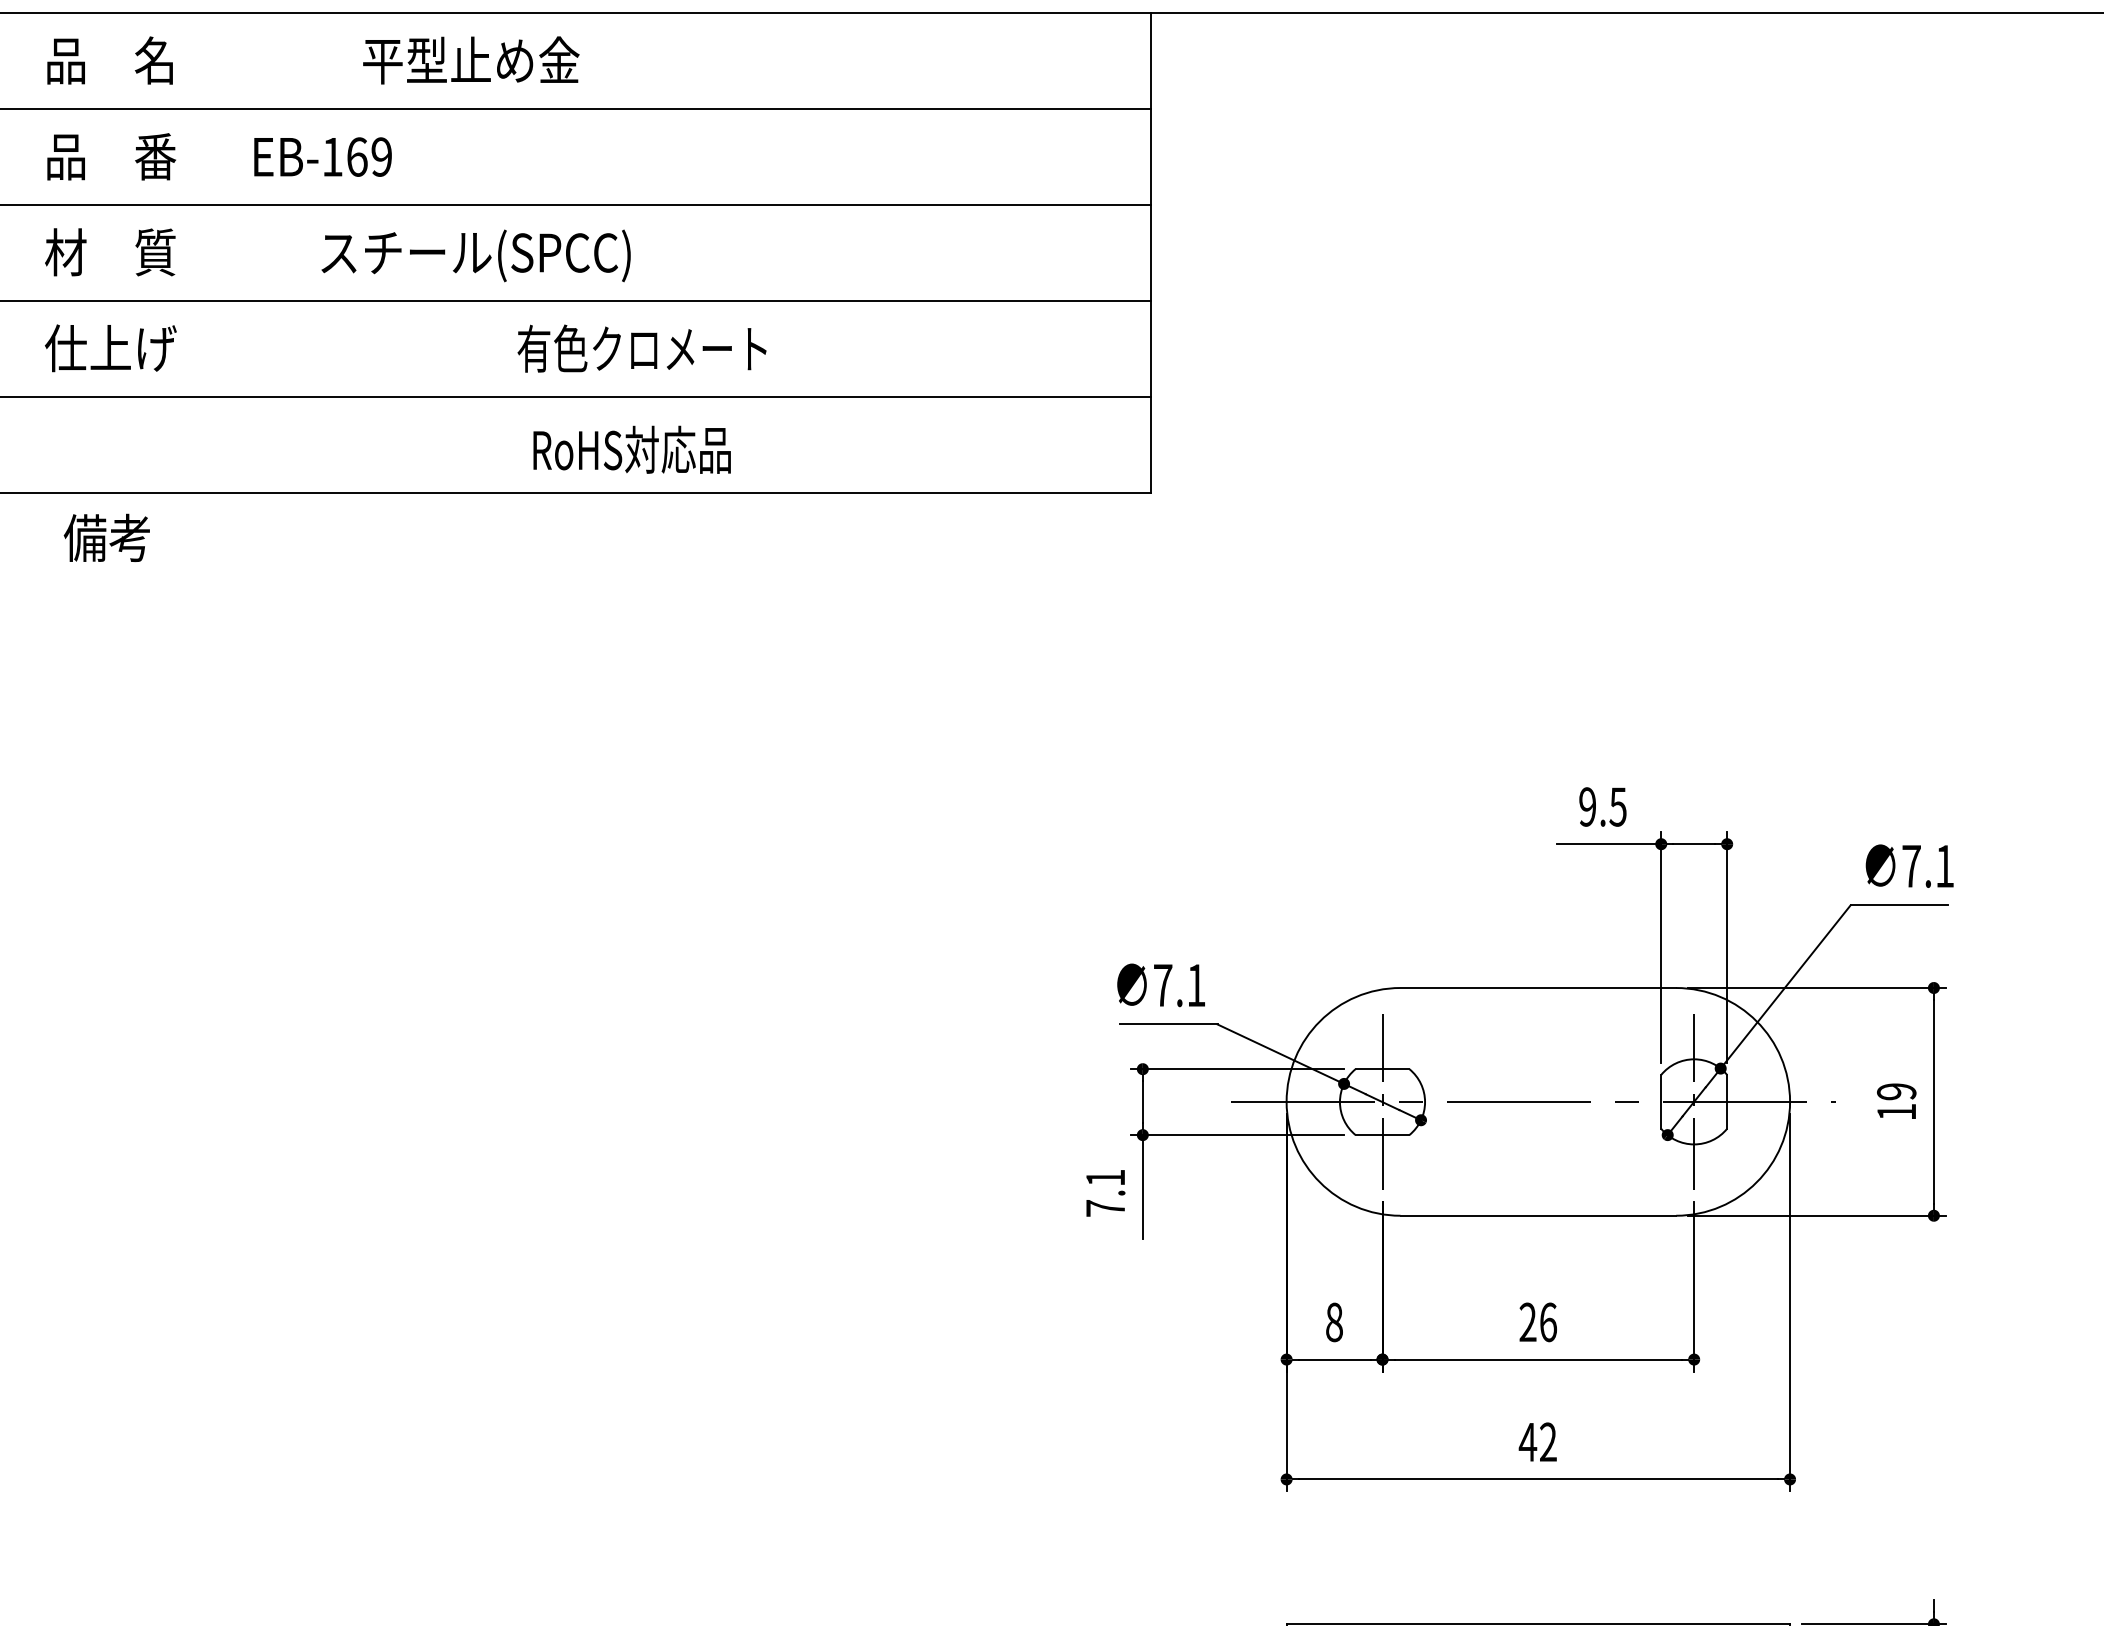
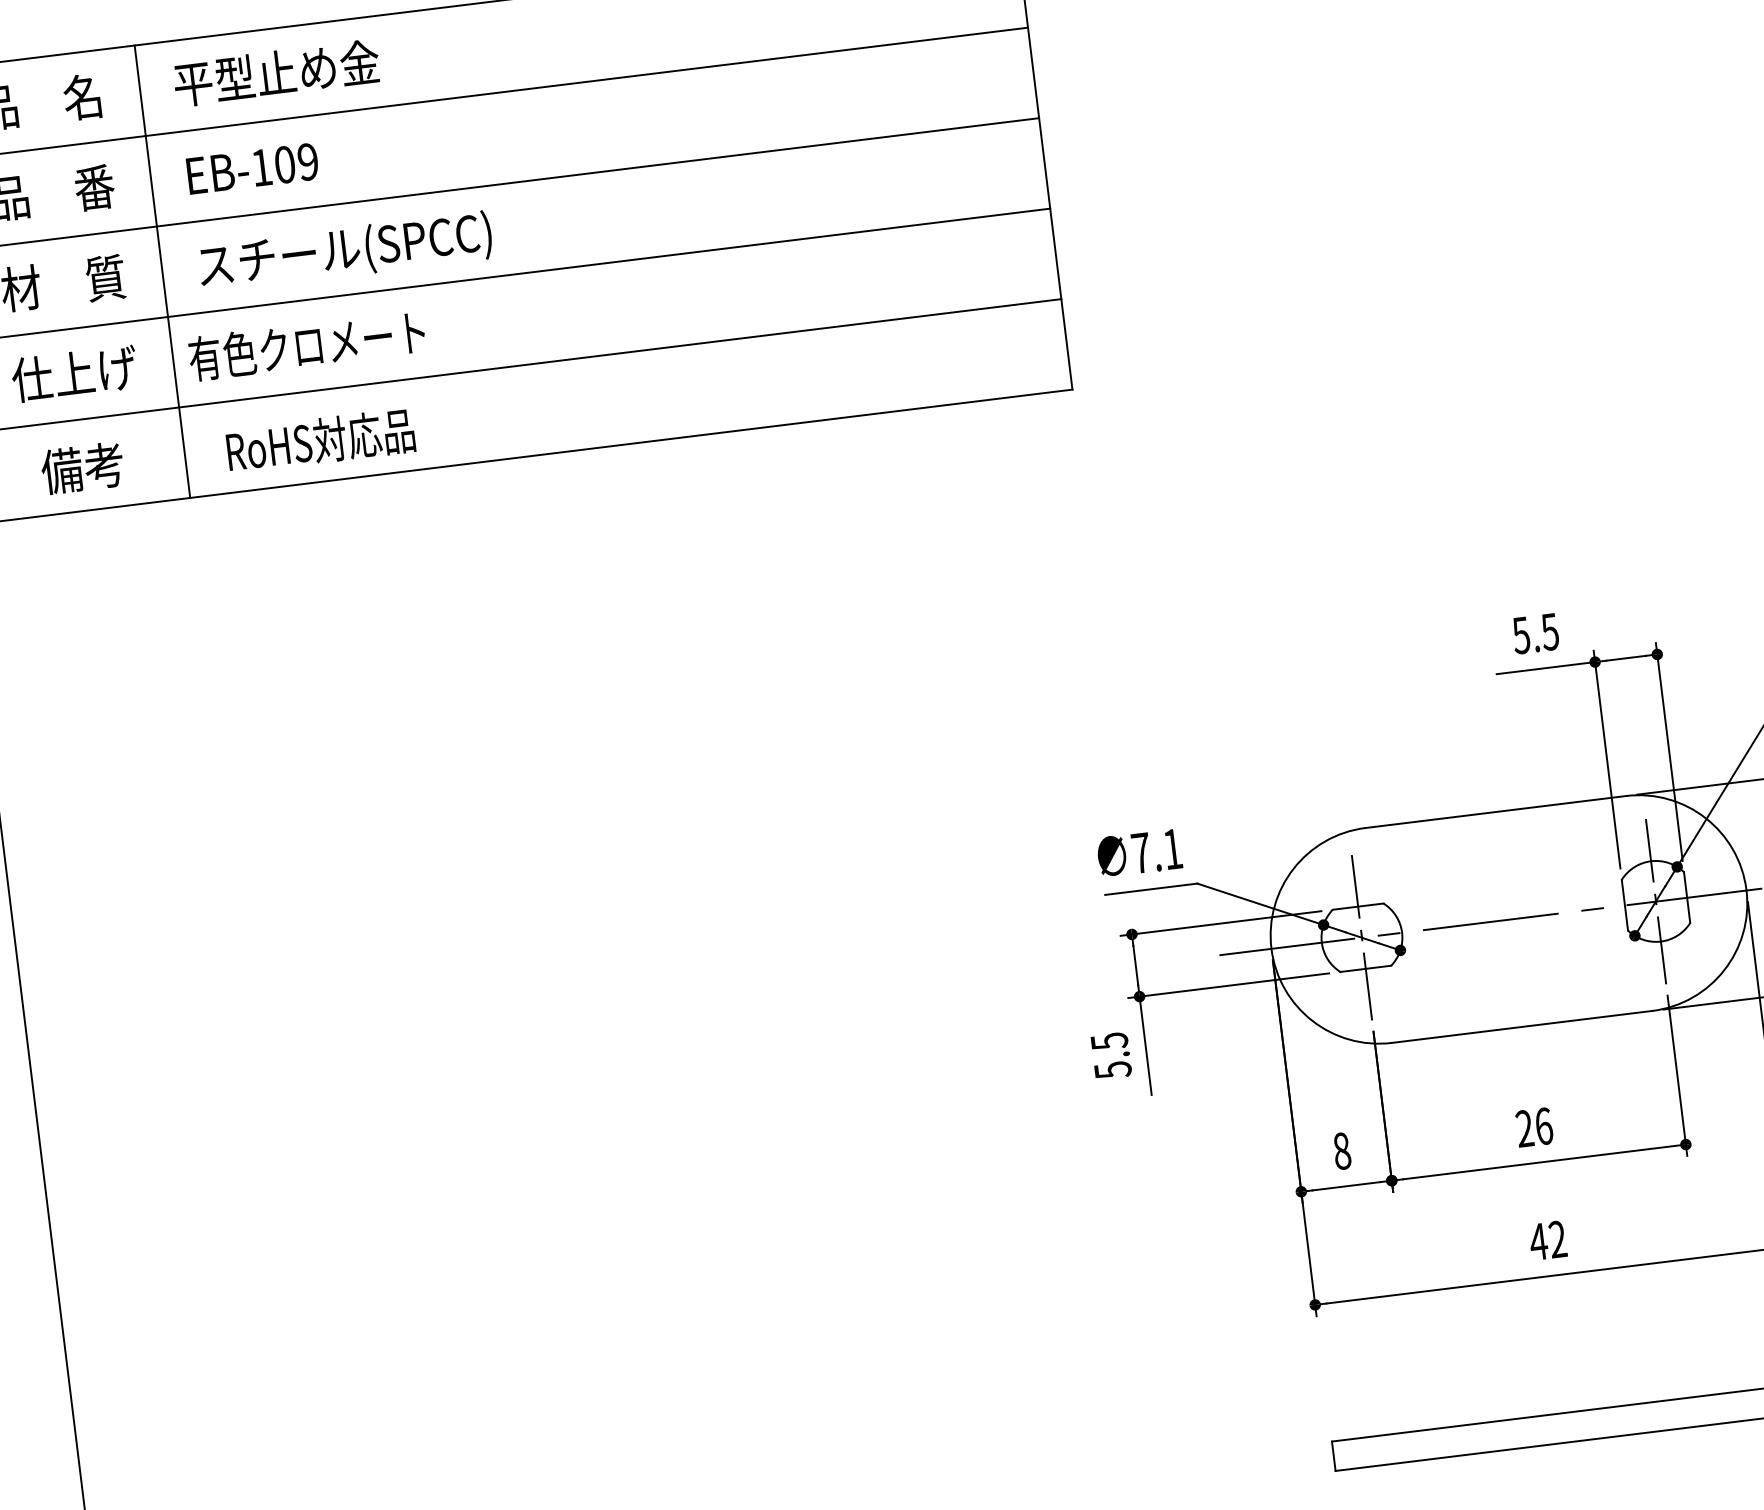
text: (471, 60) -> (276, 73), moved
text: (357, 156) -> (285, 164), EB-169 -> EB-109
line: (215, 252) -> (162, 271), added
text: (475, 255) -> (344, 251), moved
text: (641, 348) -> (306, 345), moved
text: (631, 449) -> (320, 440), moved
text: (106, 537) -> (82, 467), moved
text: (1586, 806) -> (1520, 635), 9.5 -> 5.5
text: (1105, 1193) -> (1111, 1056), 7.1 -> 5.5

